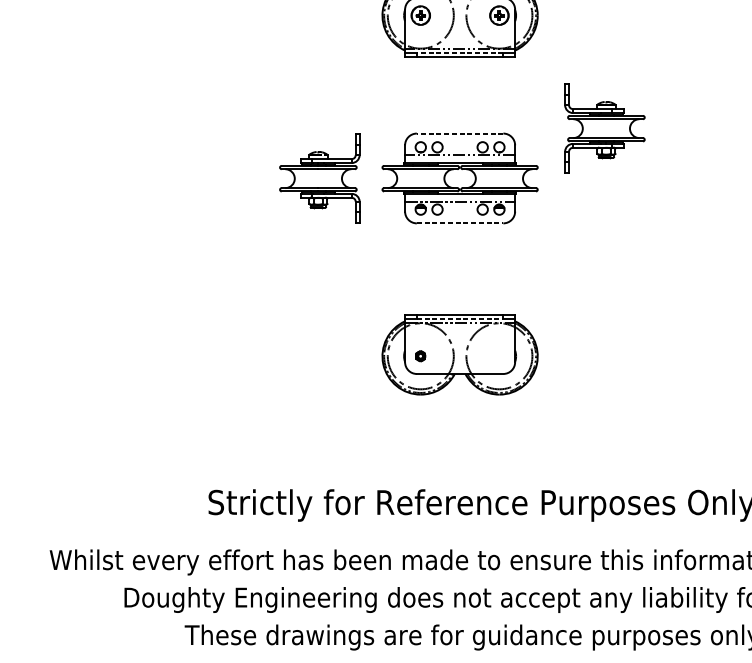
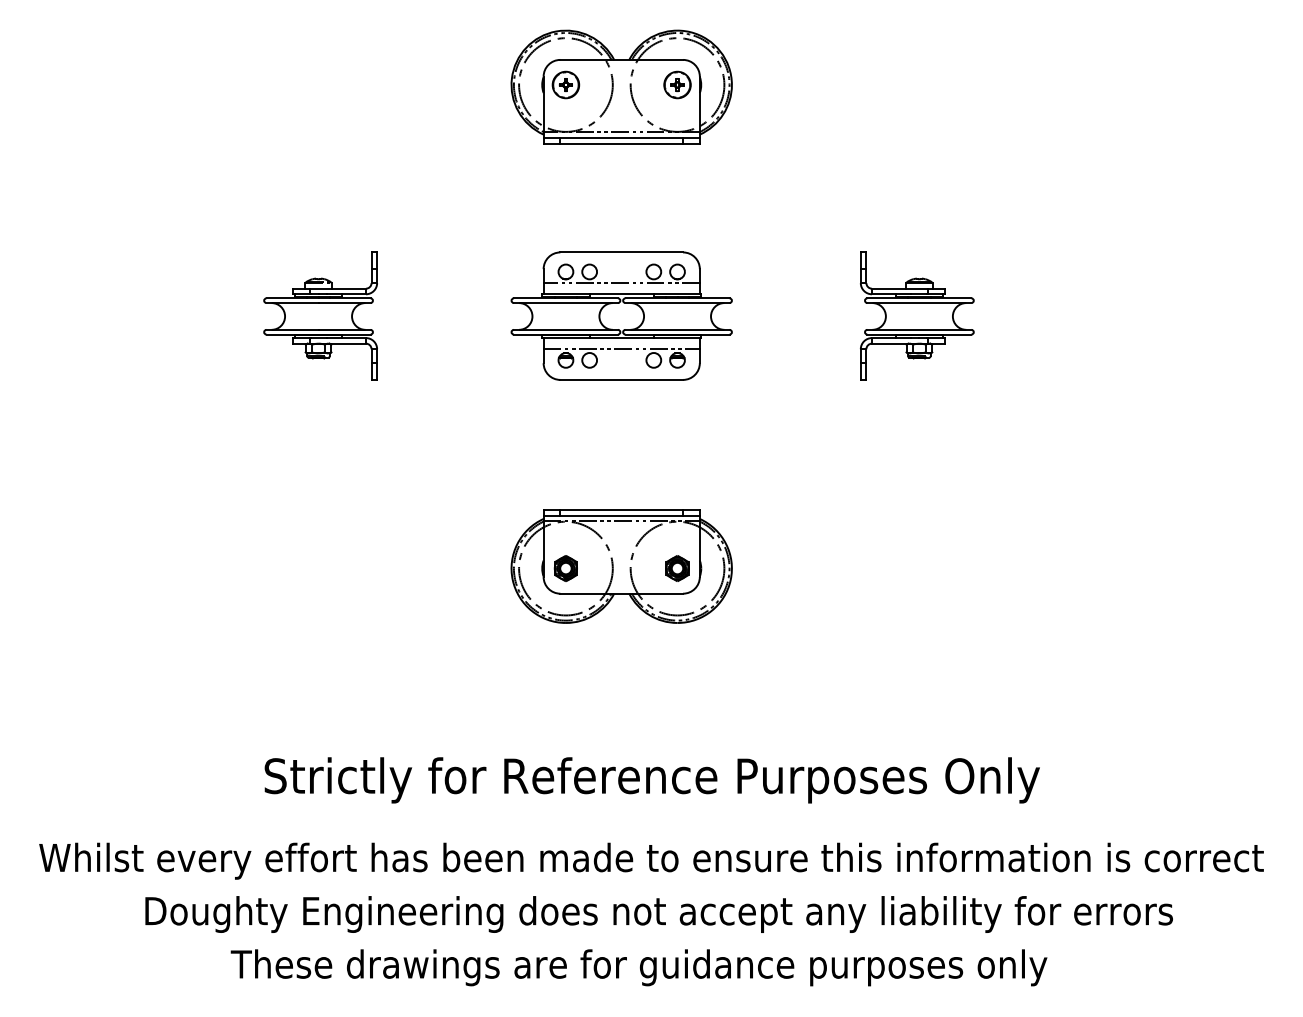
line: (459, 53) -> (621, 138), dashed -> solid
part: (605, 127) -> (917, 315), moved
line: (459, 133) -> (621, 252), dashed -> solid
part: (319, 178) -> (320, 315), moved
line: (460, 223) -> (622, 379), dashed -> solid
line: (460, 318) -> (622, 515), dashed -> solid
part: (420, 356) -> (565, 568), size x1.67
part: (499, 356) -> (677, 568), added

